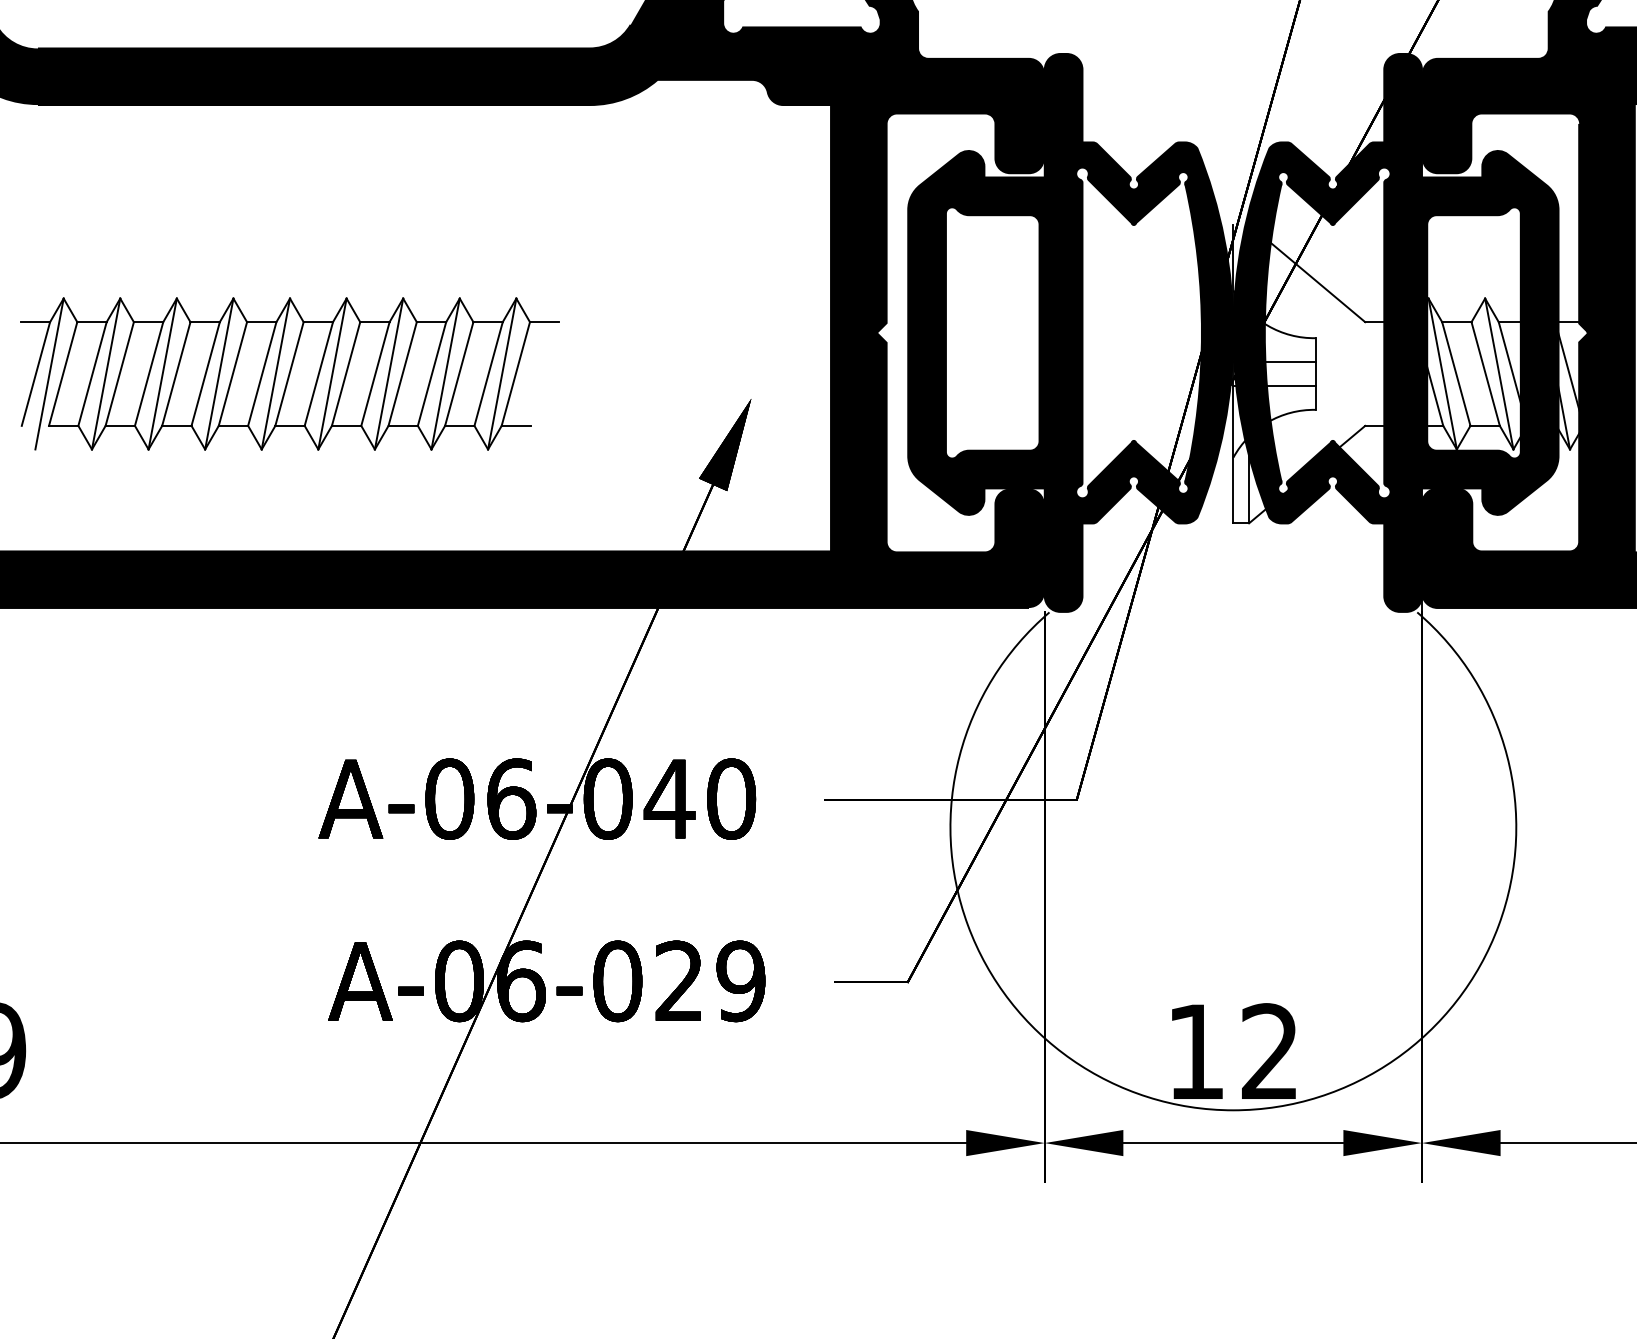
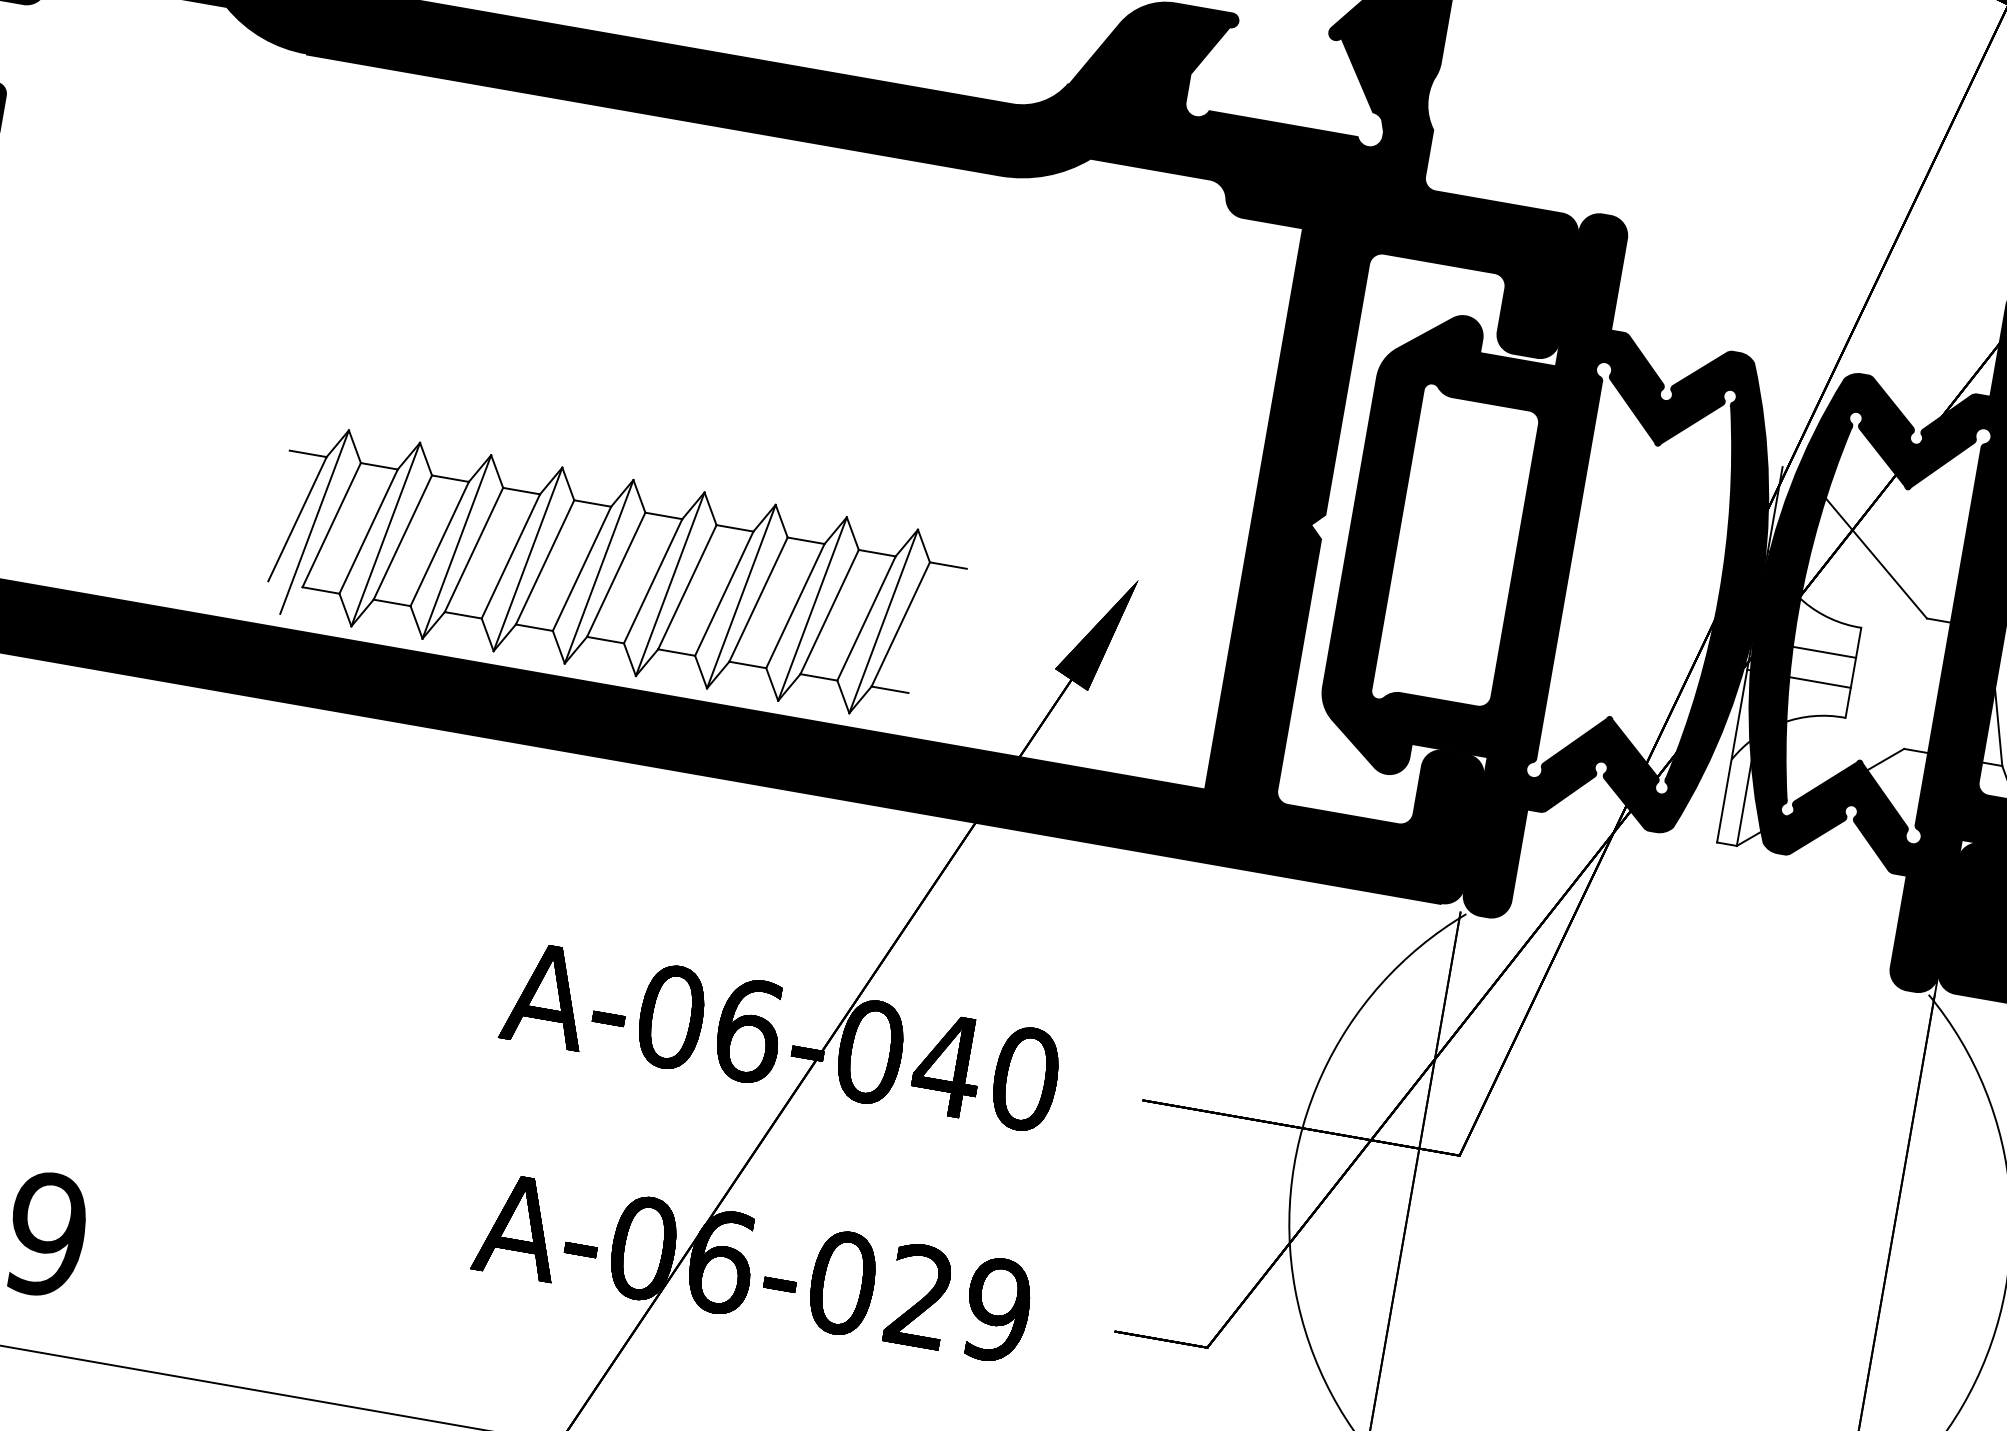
part: (289, 373) -> (616, 574), moved

